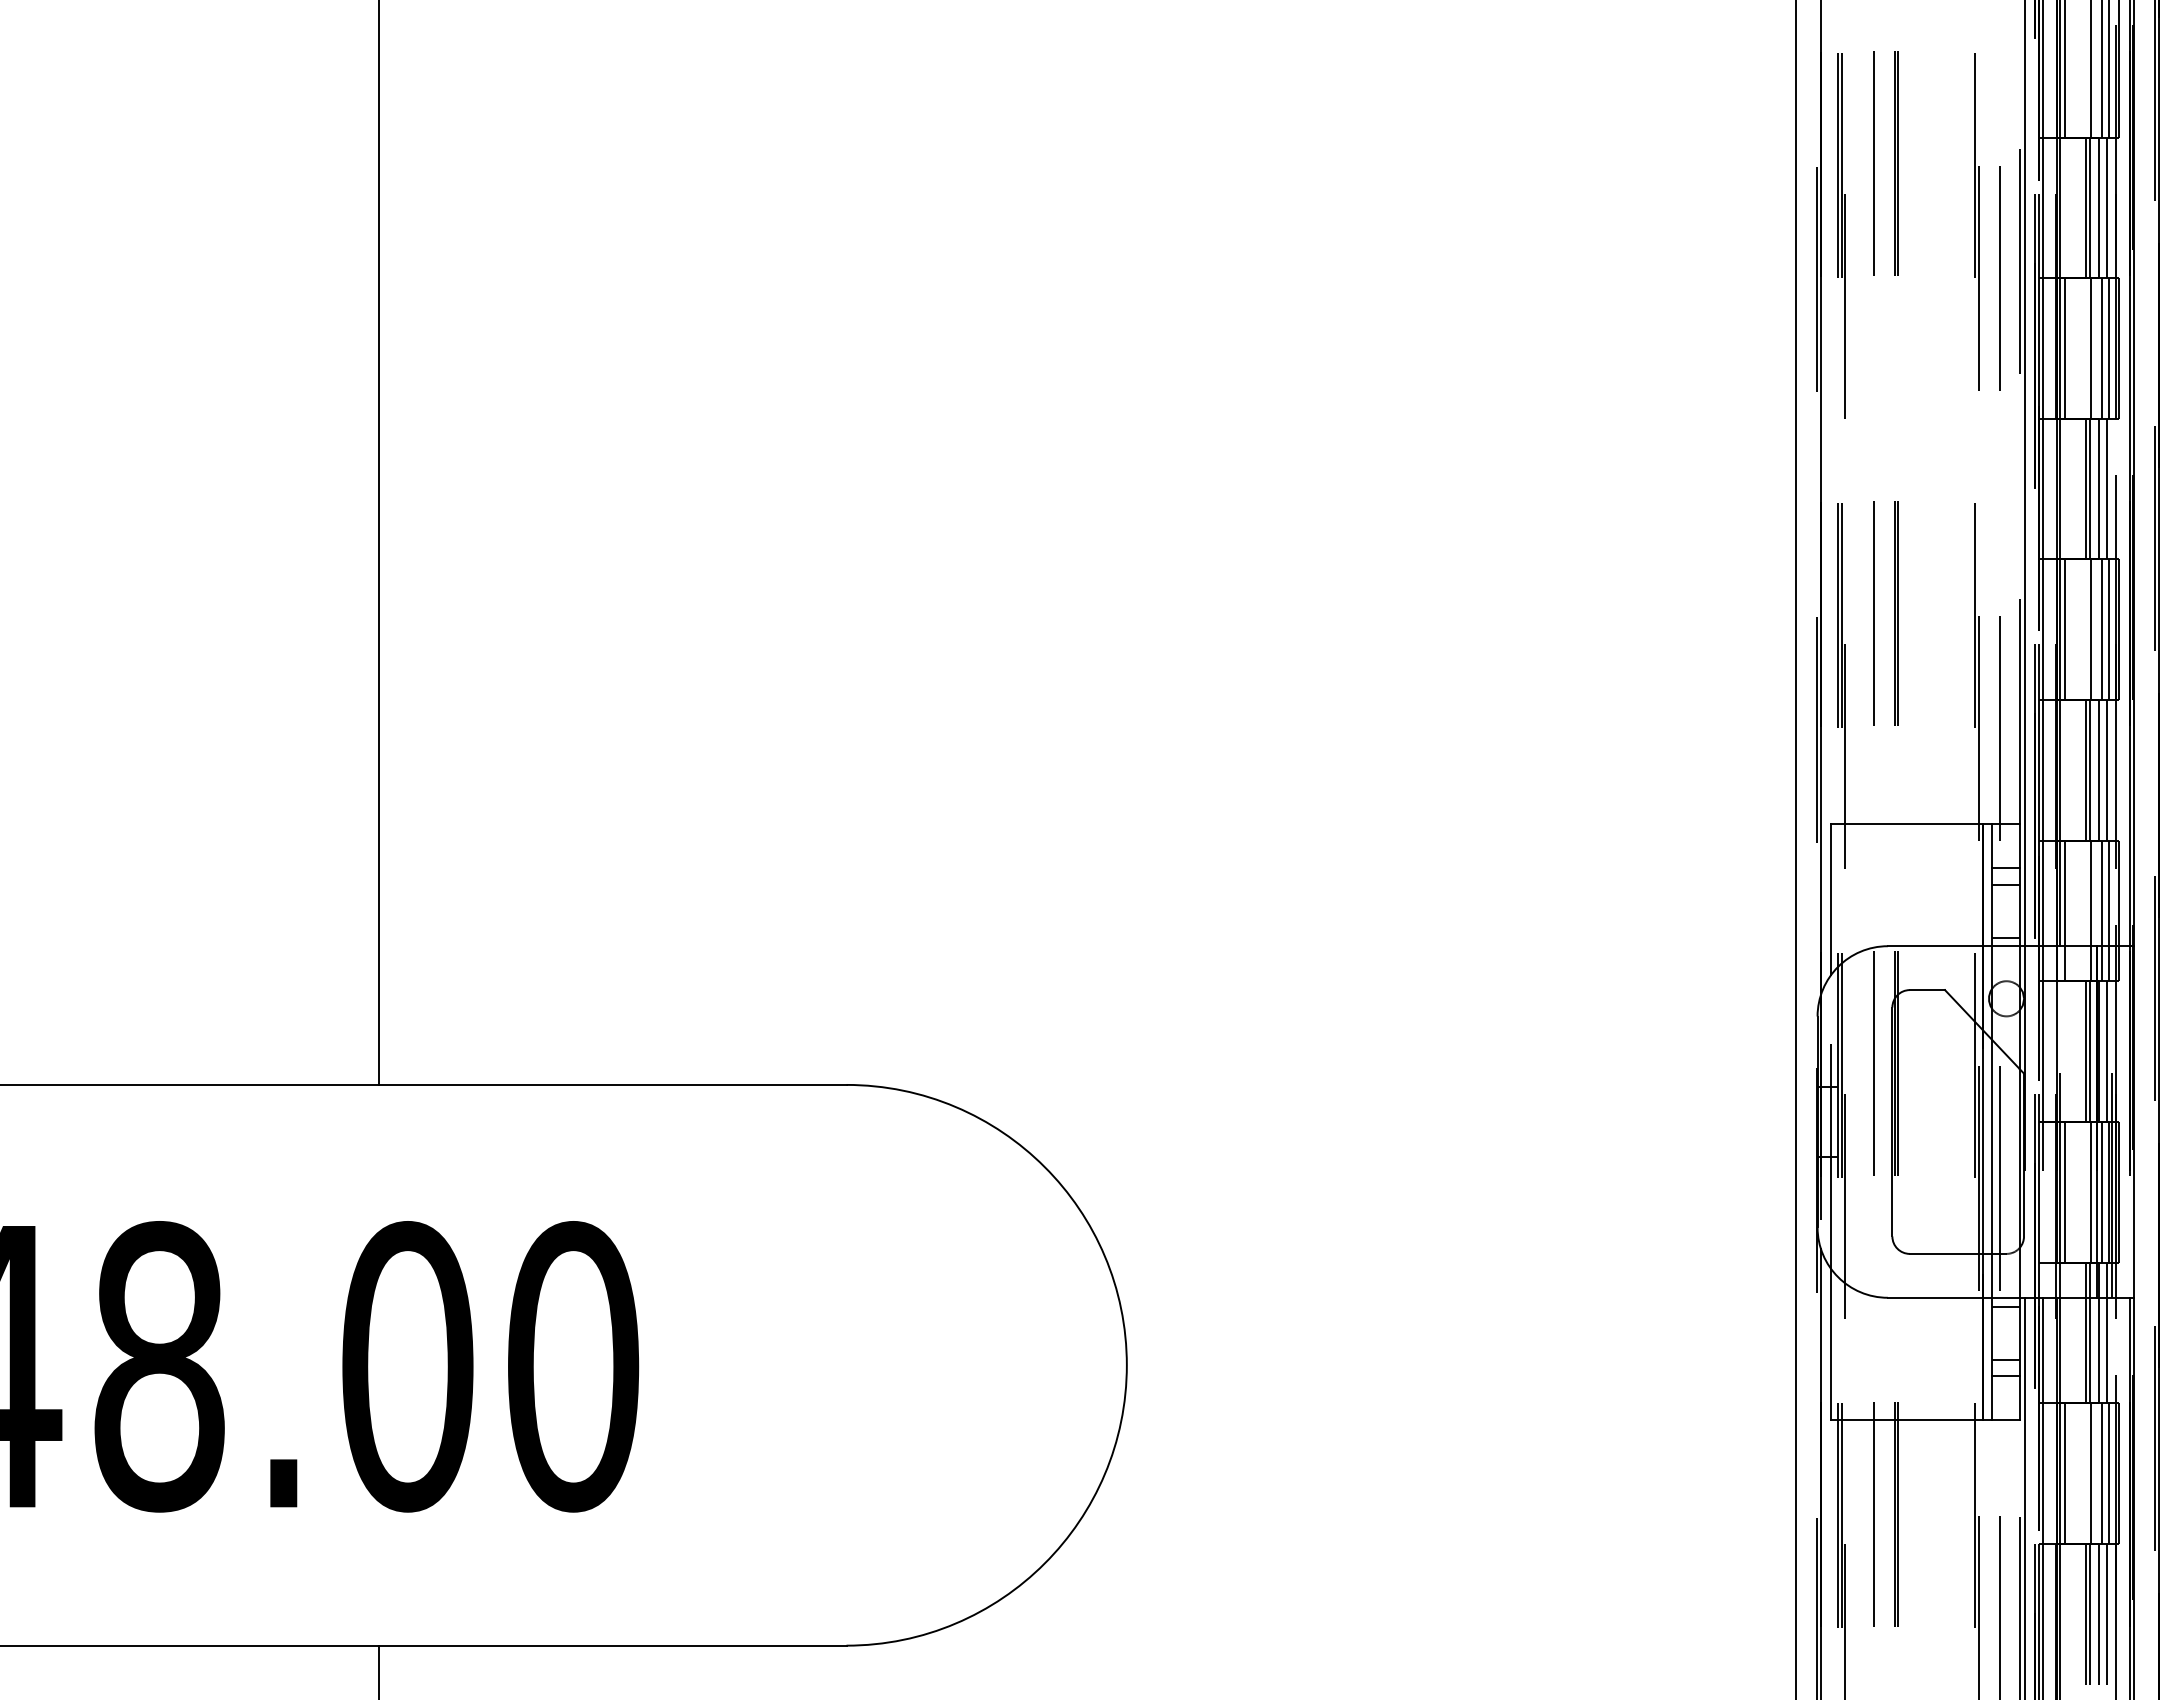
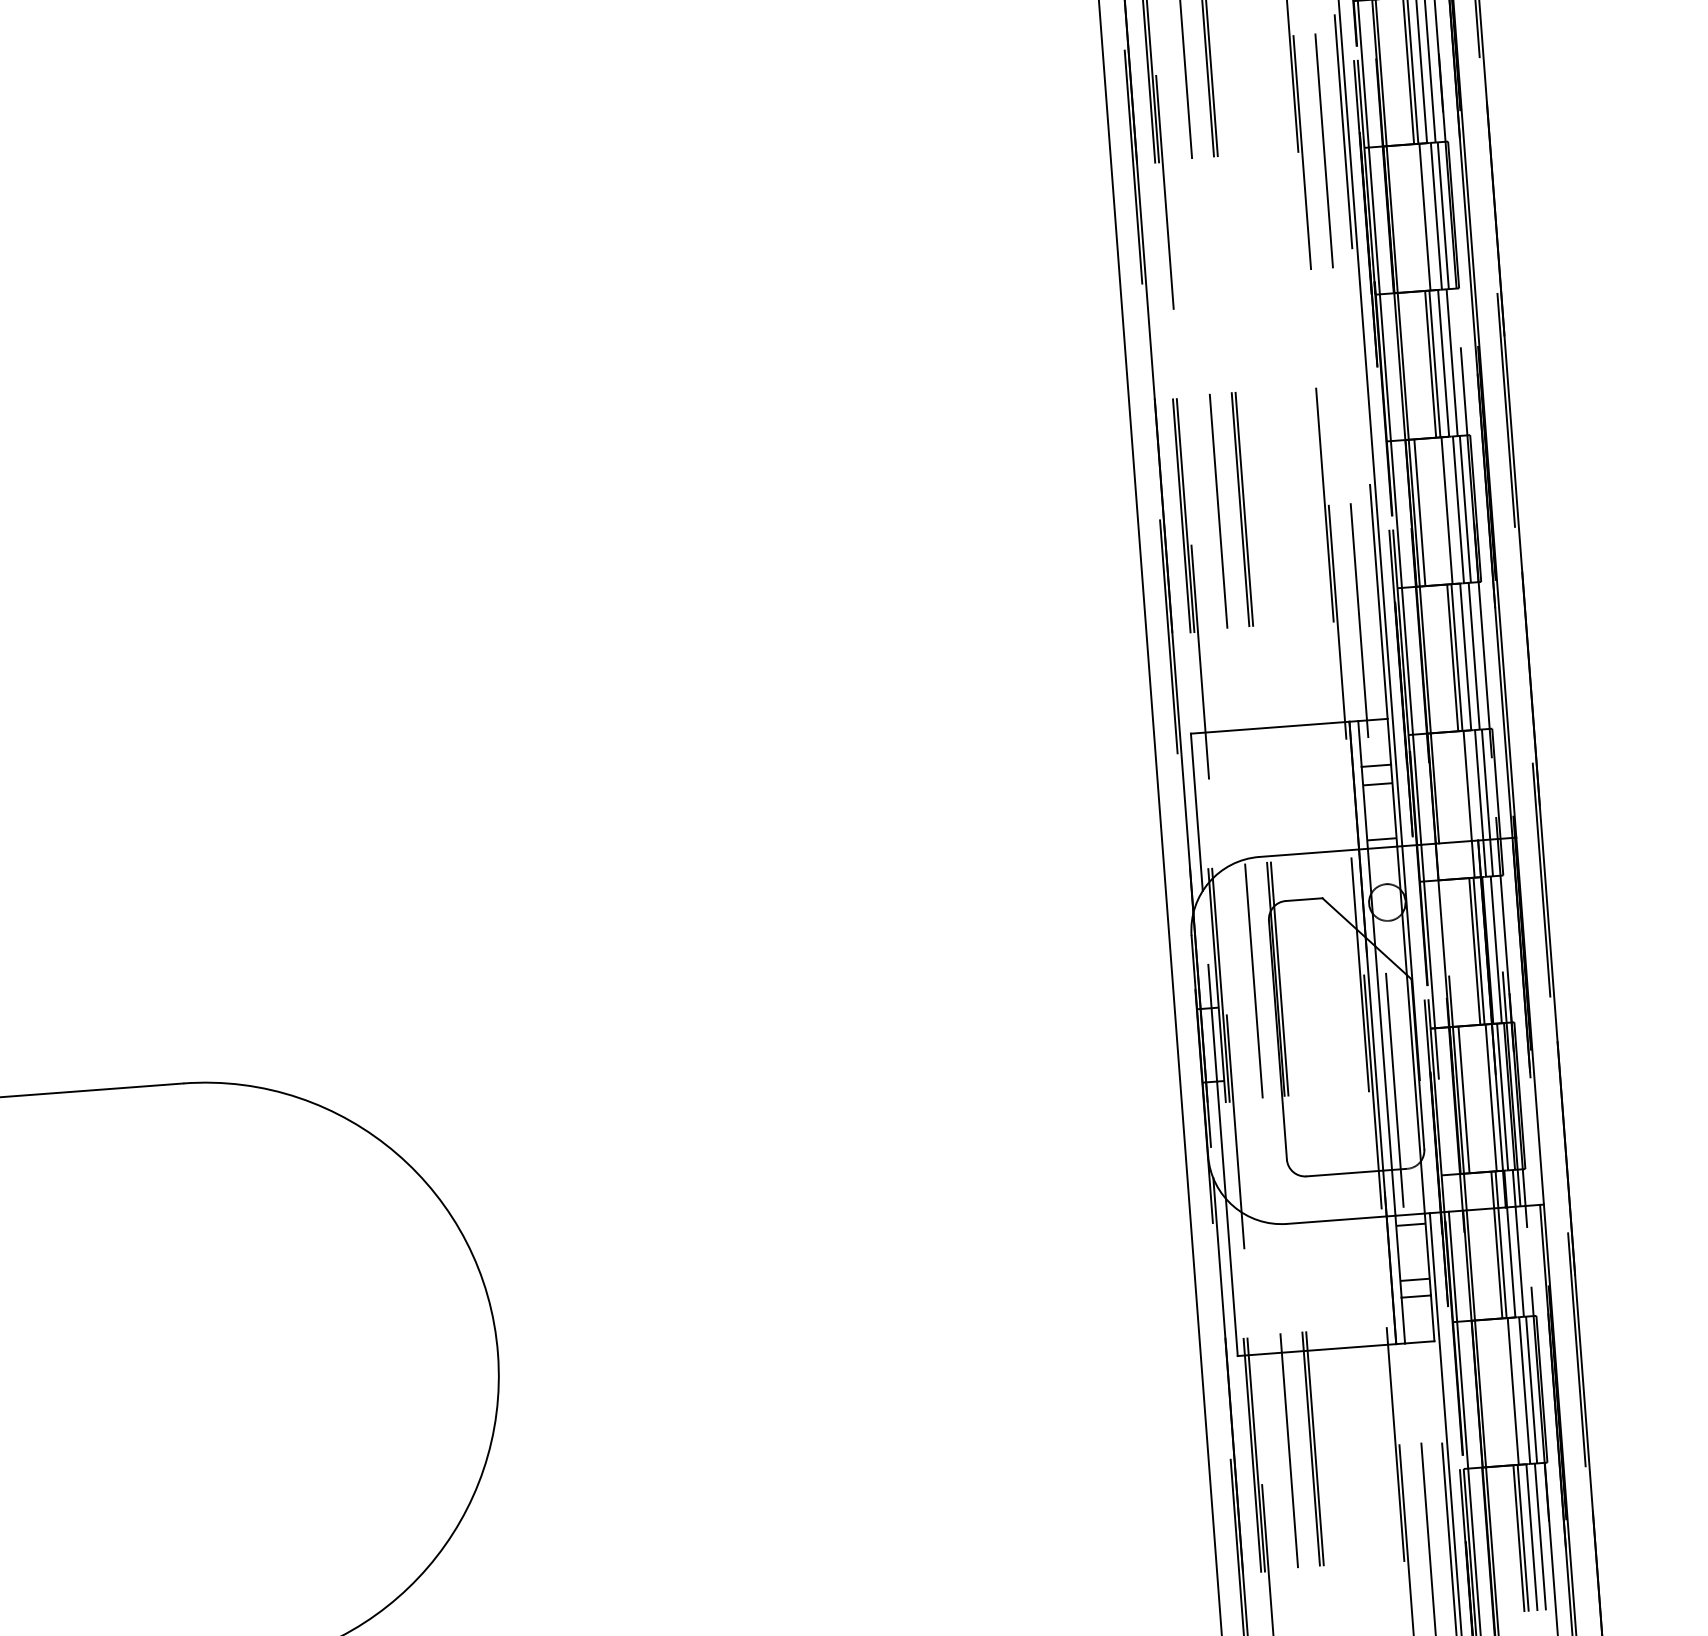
line: (2065, 348) -> (1397, 219), removed
line: (2065, 910) -> (1442, 805), removed
line: (2065, 1473) -> (1486, 1393), removed

